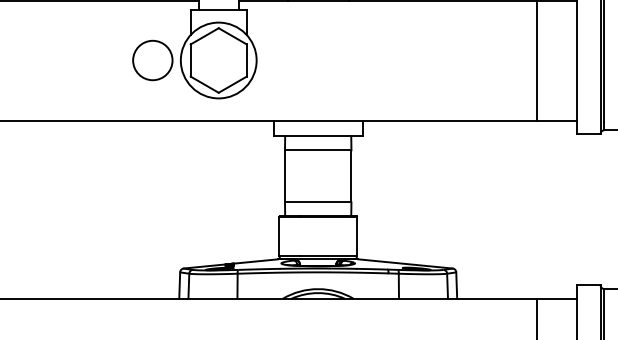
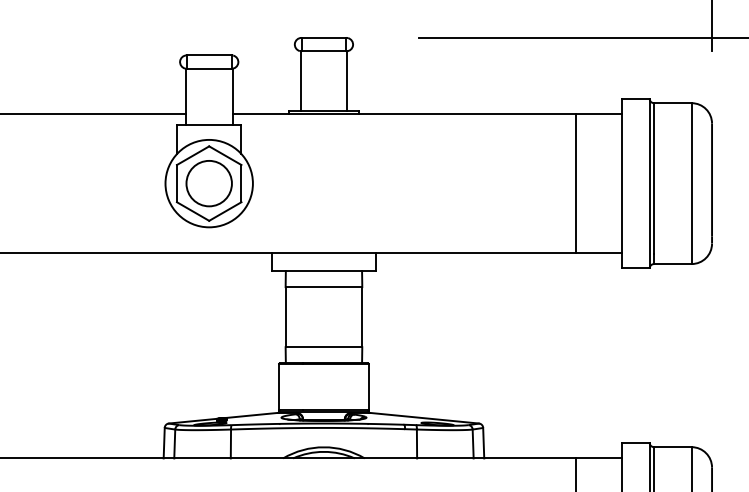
circle: (152, 60) -> (208, 183), moved

